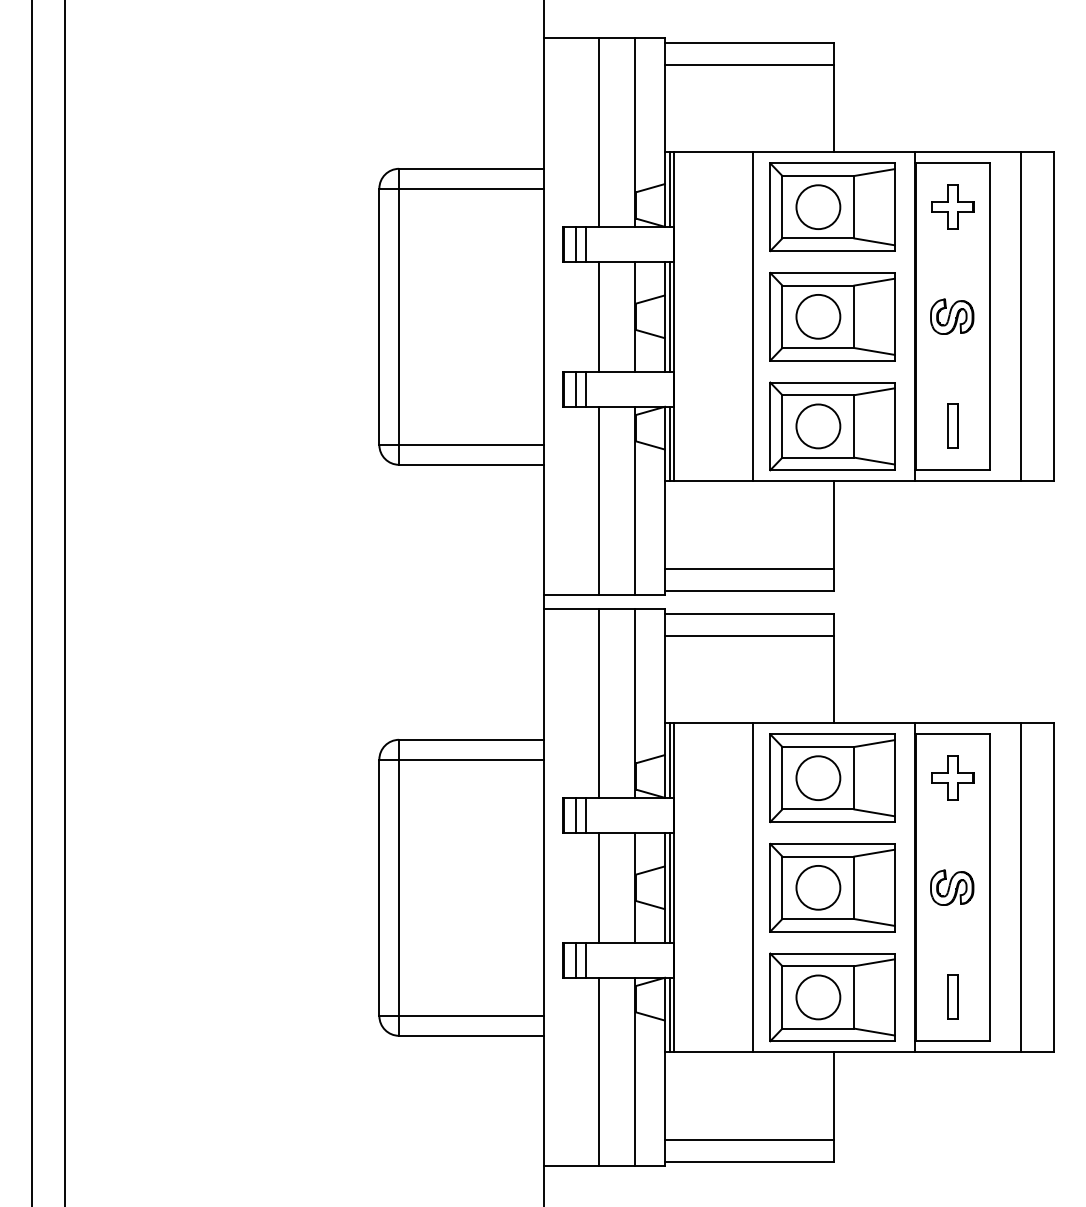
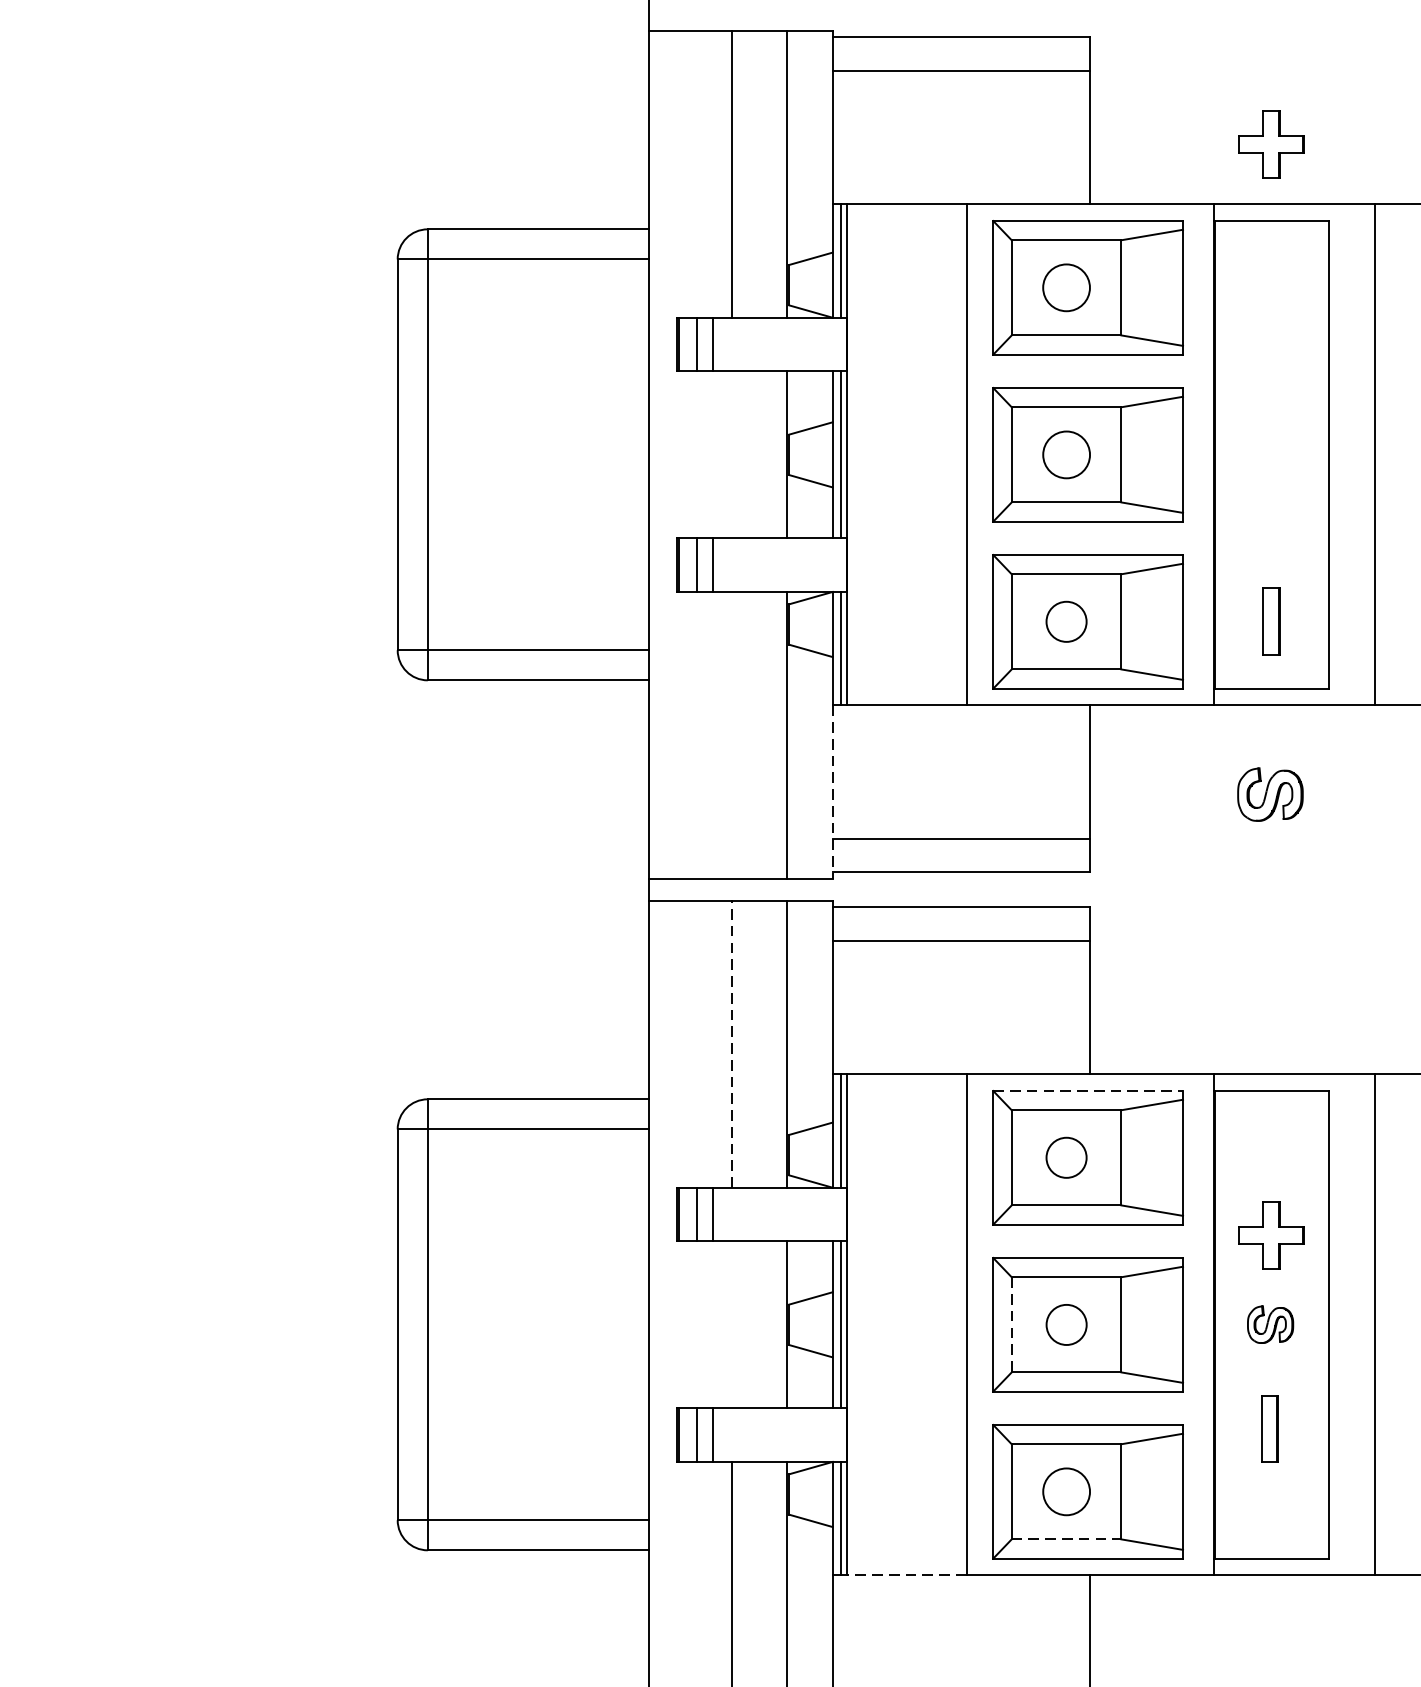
part: (952, 206) -> (1270, 143), moved
circle: (818, 207) -> (1066, 288), size x0.7
line: (599, 316) -> (733, 454), removed
circle: (818, 316) -> (1066, 454), size x0.7
part: (952, 316) -> (1270, 794), moved
circle: (818, 426) -> (1066, 621), size x0.6
line: (599, 500) -> (733, 734), removed
line: (664, 538) -> (832, 792), solid -> dashed
line: (599, 703) -> (733, 1043), solid -> dashed
line: (833, 734) -> (1089, 1091), solid -> dashed
part: (952, 777) -> (1270, 1234), moved
circle: (818, 778) -> (1066, 1158), size x0.6
line: (599, 887) -> (733, 1324), removed
circle: (818, 887) -> (1066, 1324), size x0.6
part: (952, 887) -> (1270, 1324), size x0.7
line: (782, 888) -> (1011, 1325), solid -> dashed
part: (952, 996) -> (1269, 1427), moved
circle: (818, 997) -> (1066, 1491), size x0.7
line: (818, 1028) -> (1066, 1539), solid -> dashed
line: (713, 1052) -> (906, 1575), solid -> dashed

